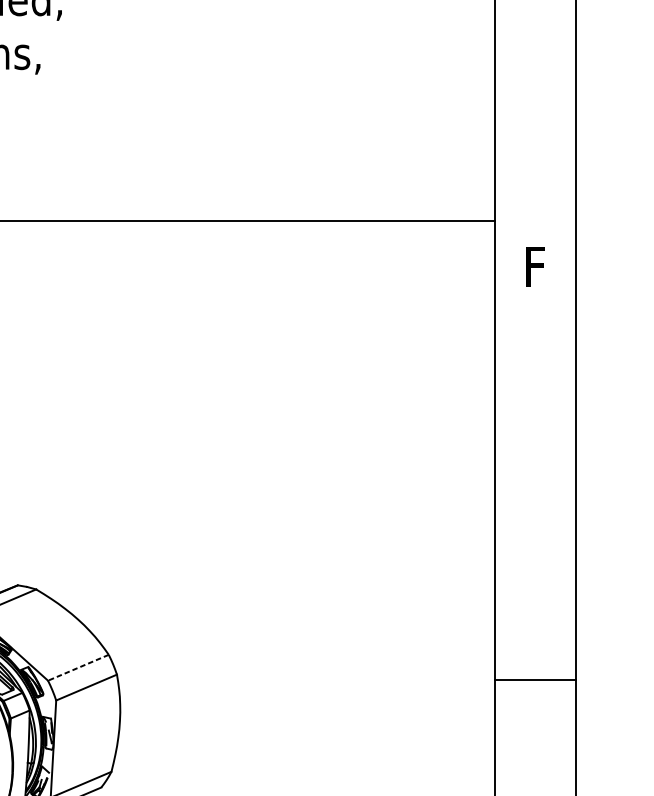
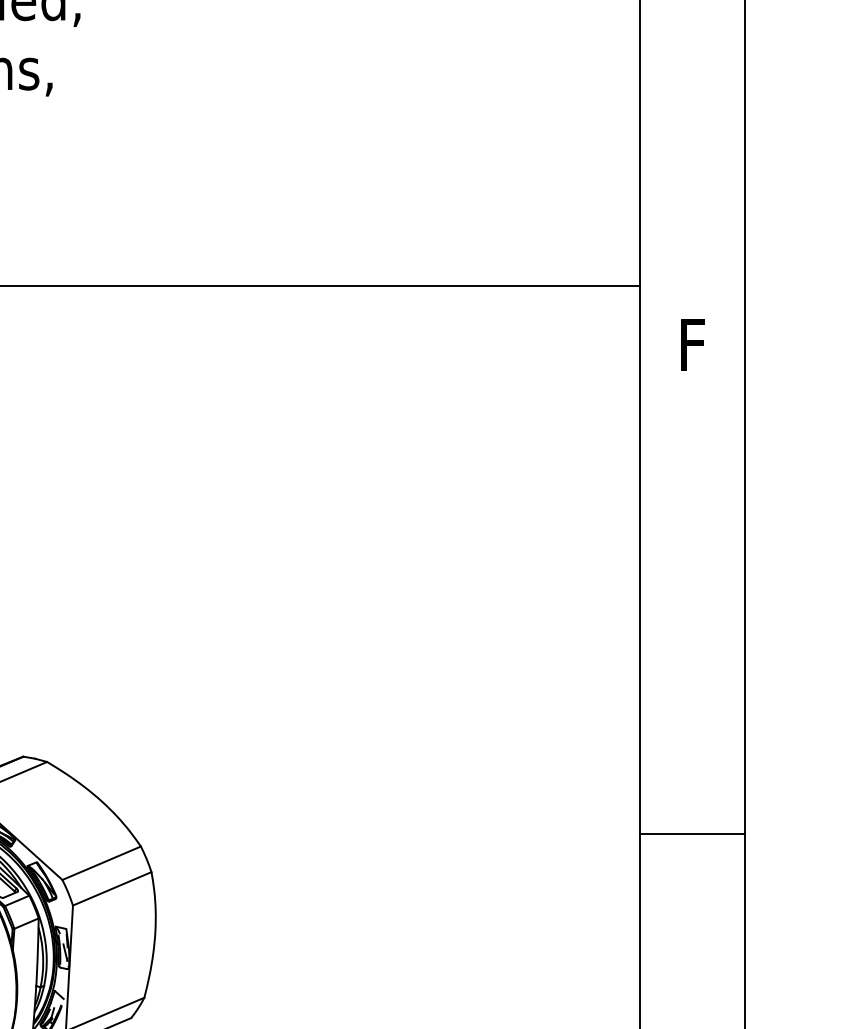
line: (78, 667) -> (101, 863), dashed -> solid
line: (535, 680) -> (692, 834), moved

